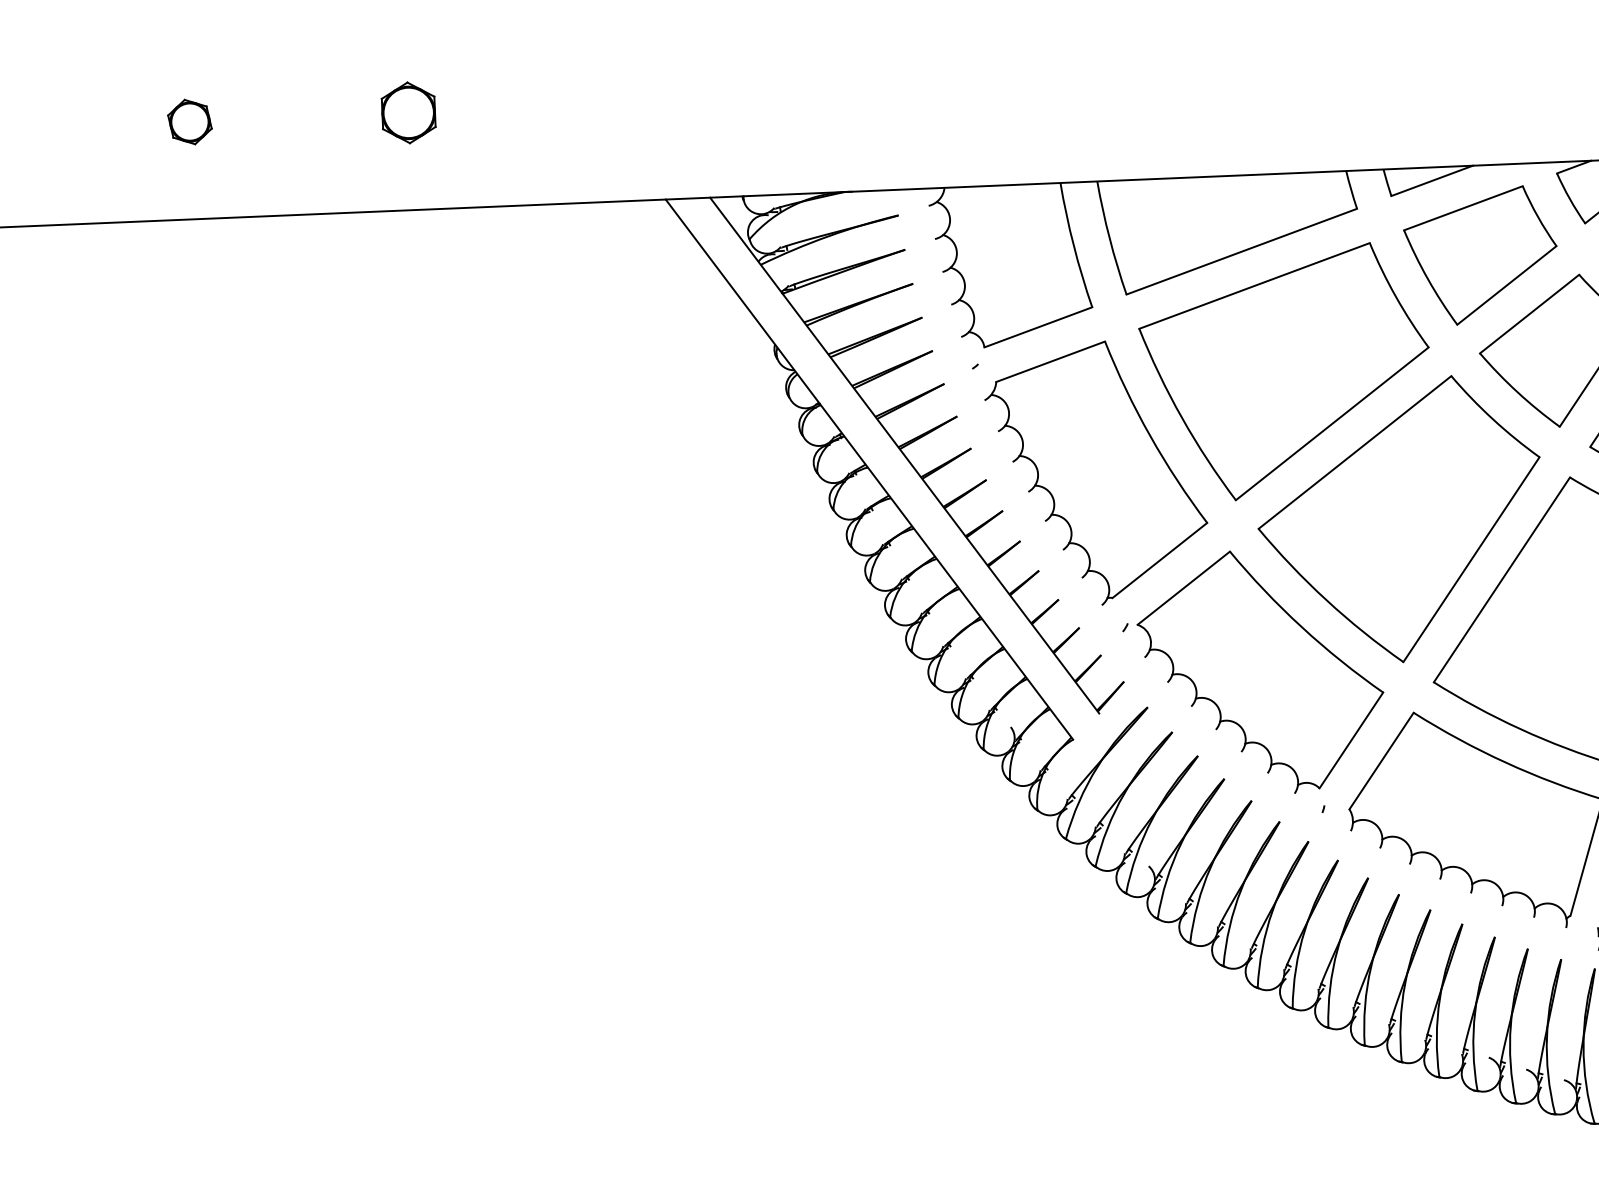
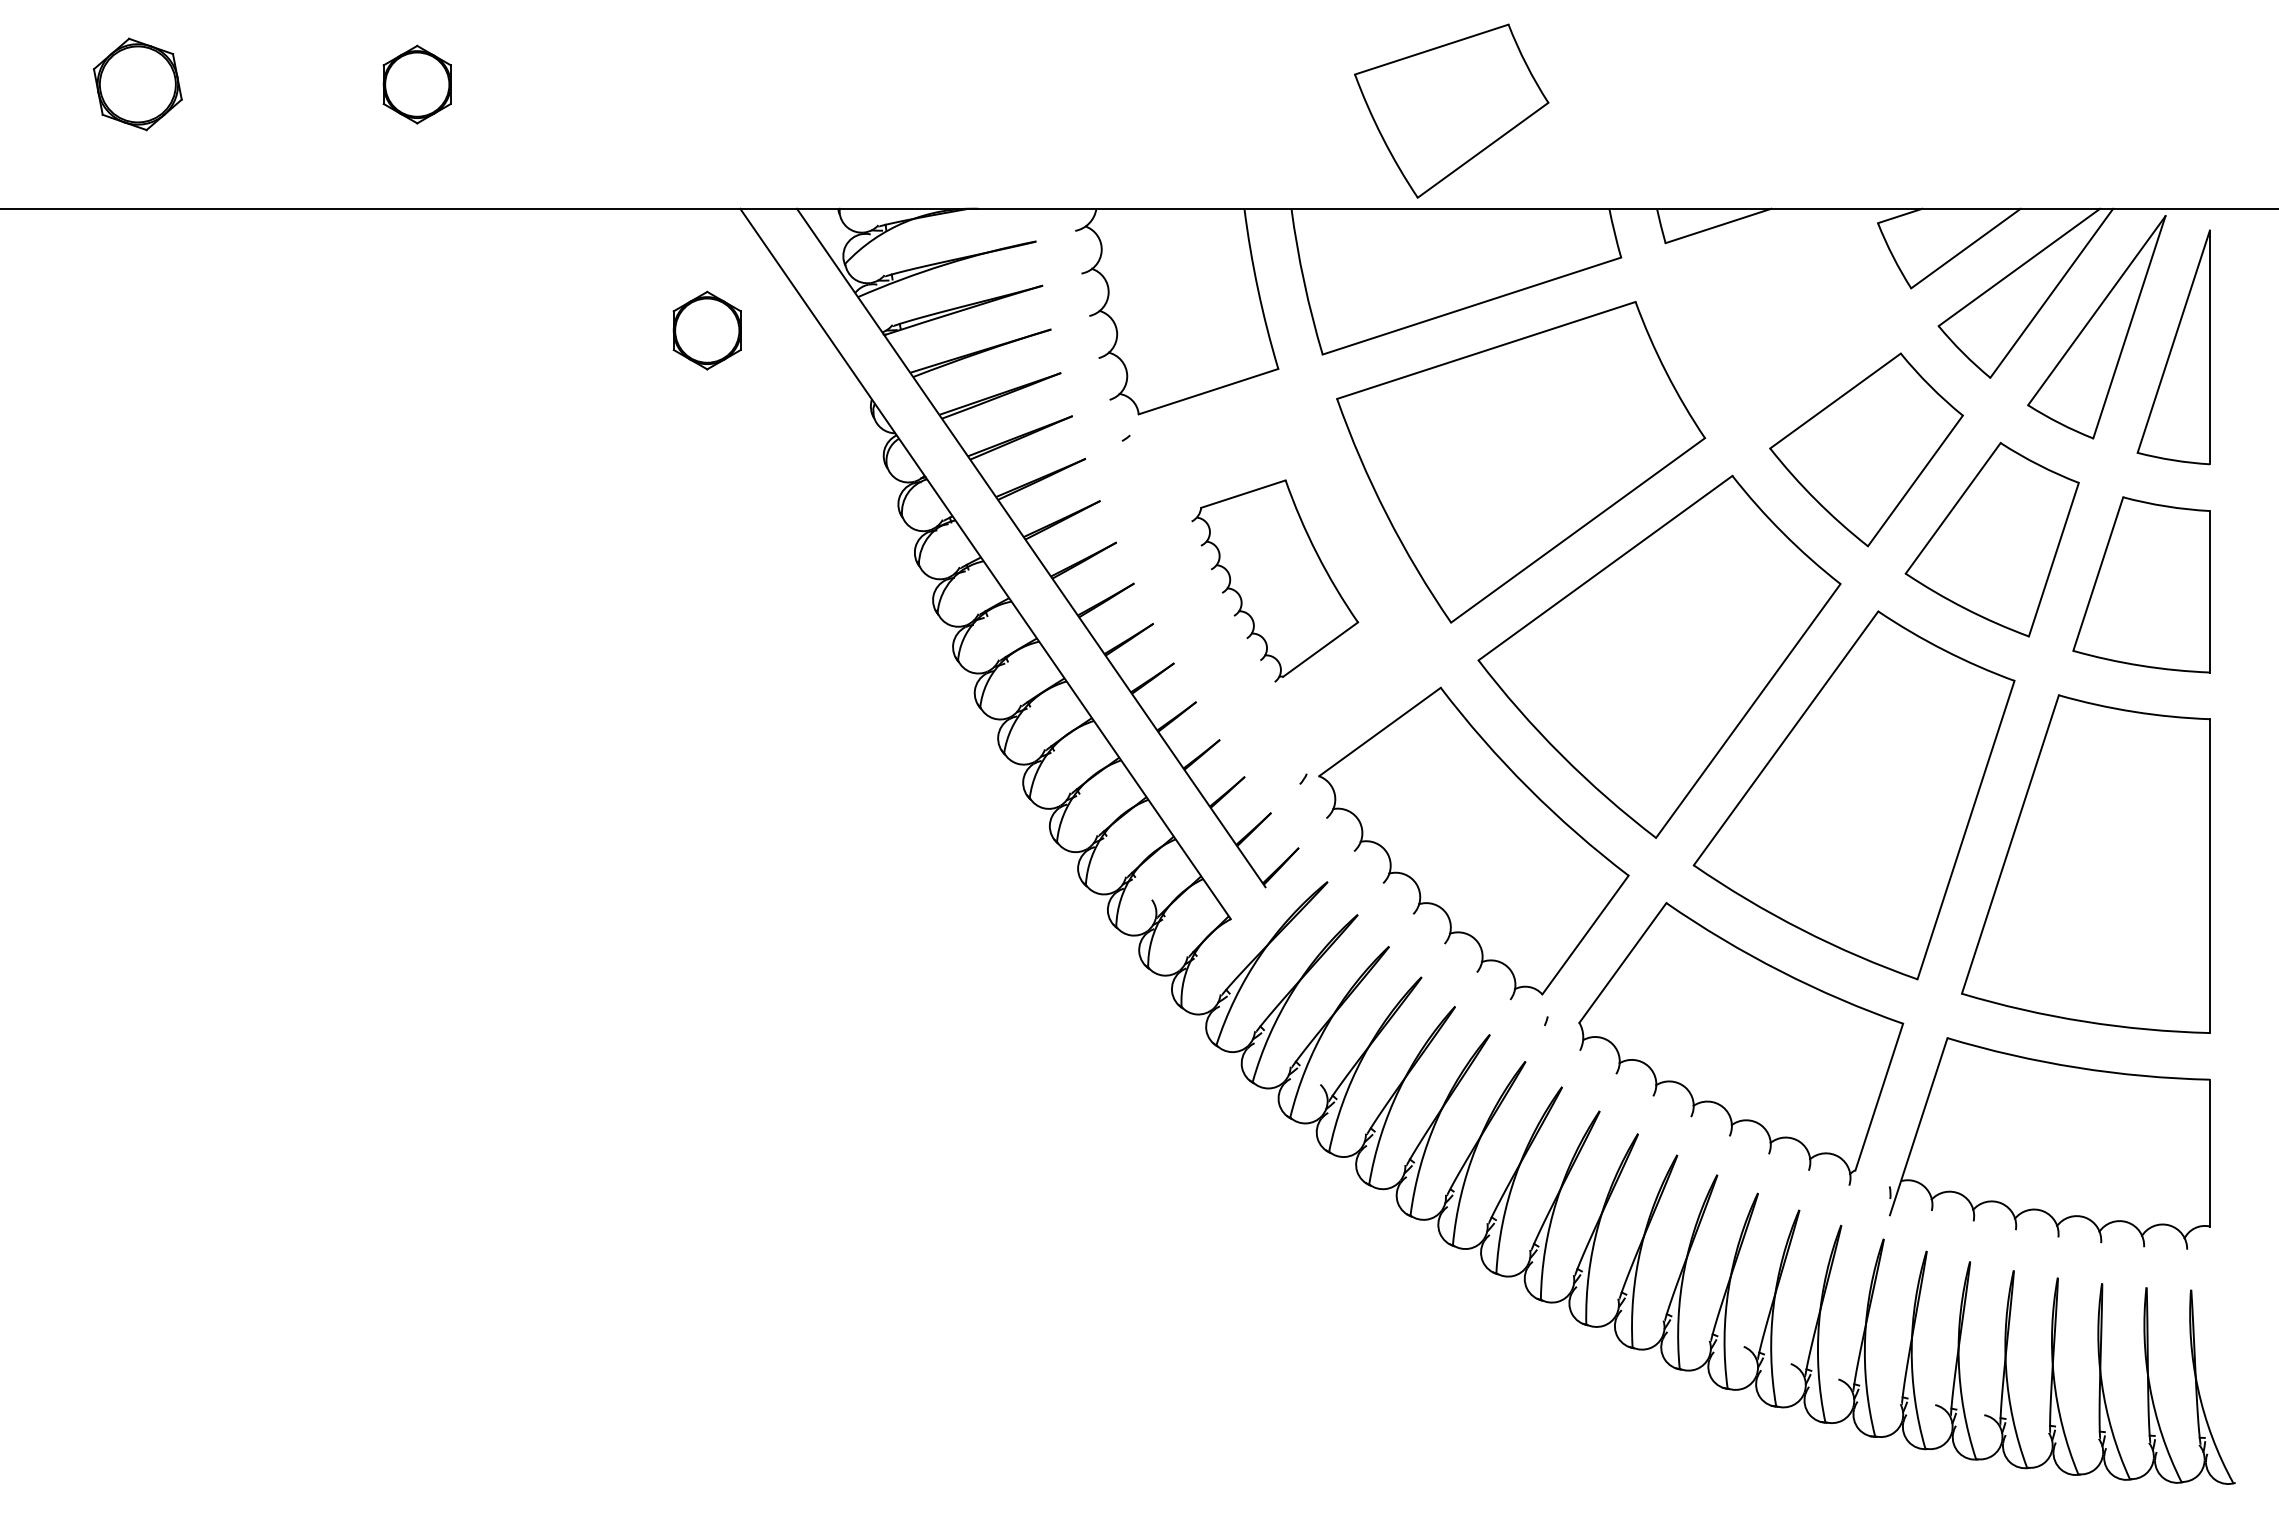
part: (189, 121) -> (137, 84), size x1.6
part: (1480, 255) -> (1451, 110), moved
part: (643, 295) -> (706, 330), added
part: (1096, 473) -> (1274, 580), size x0.6

